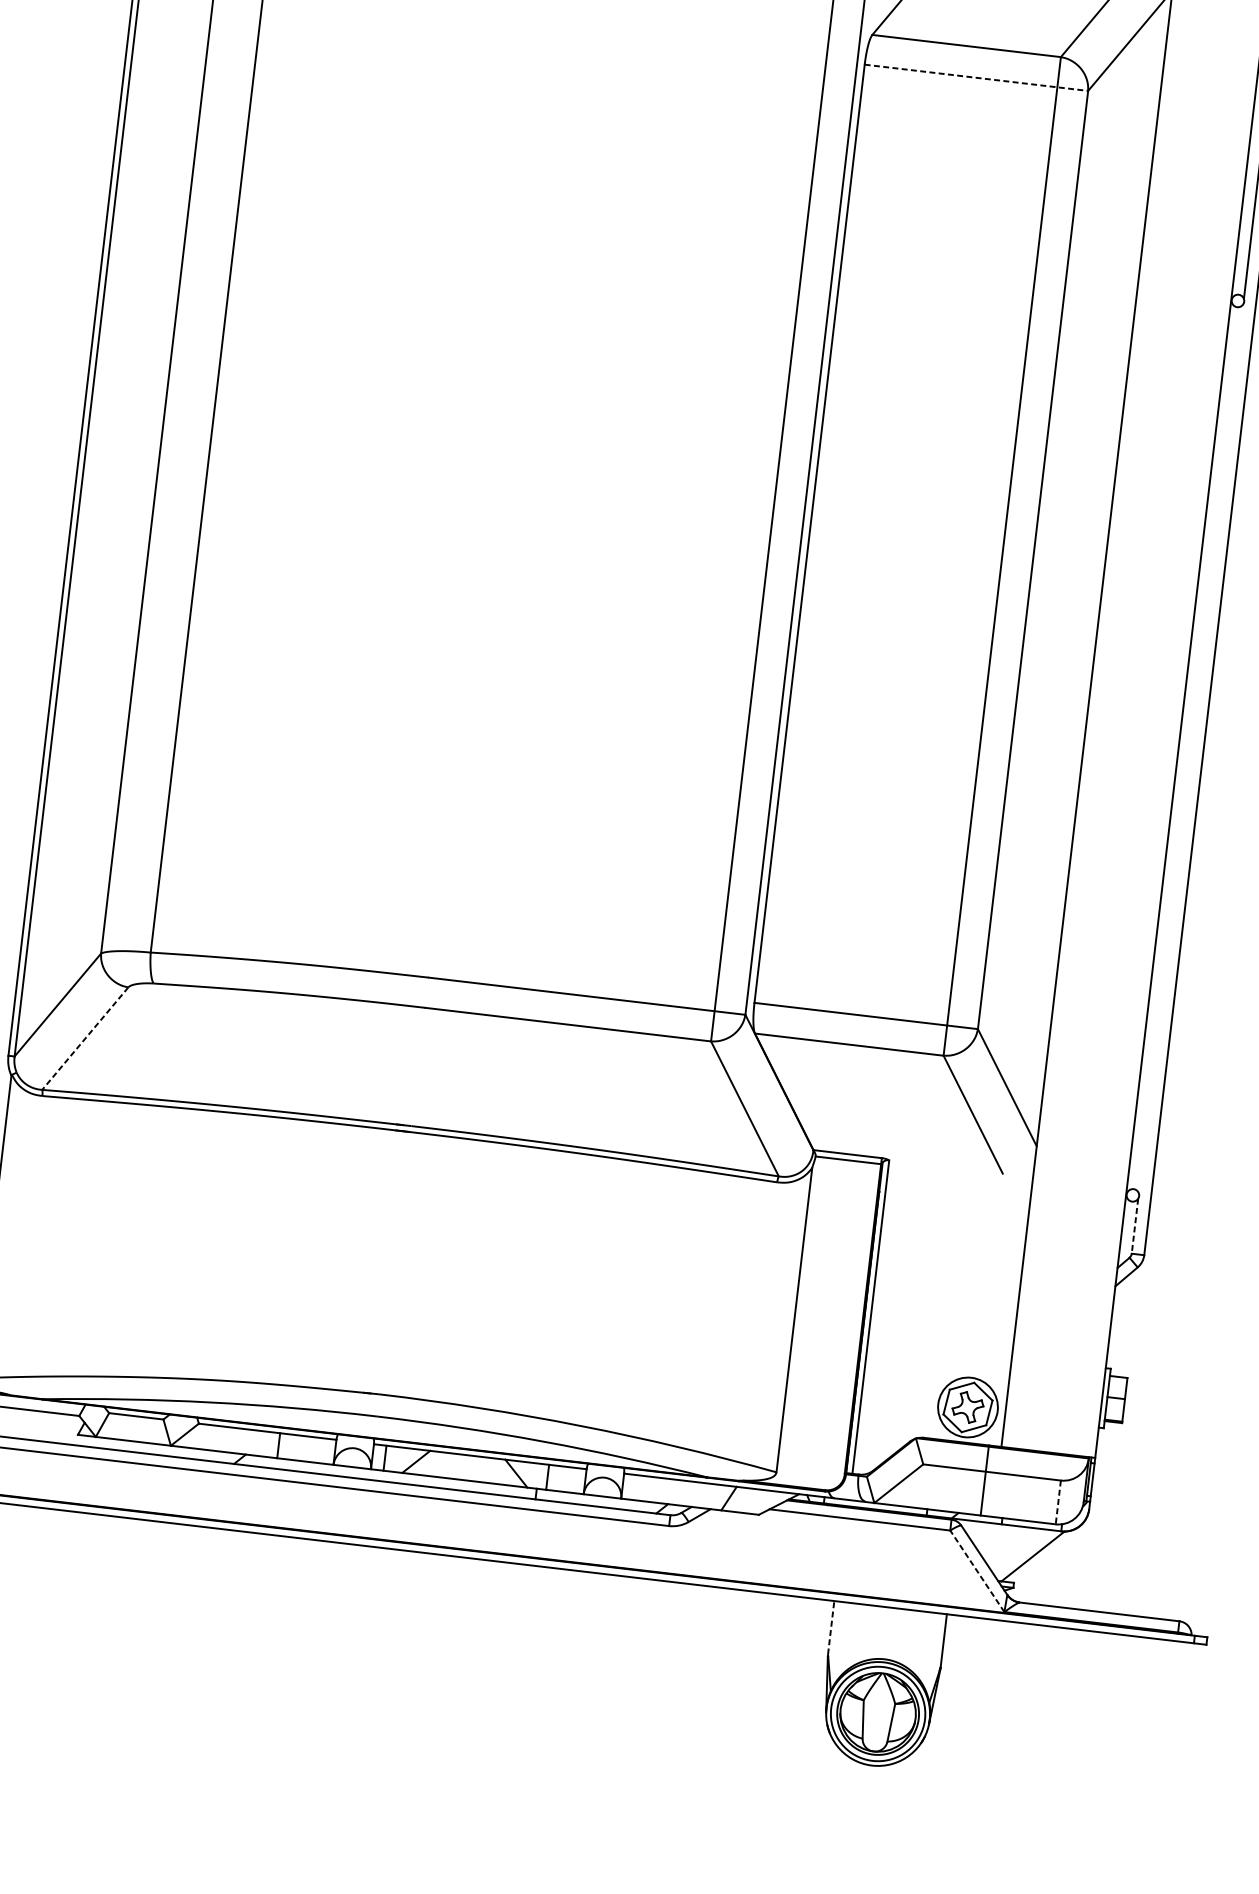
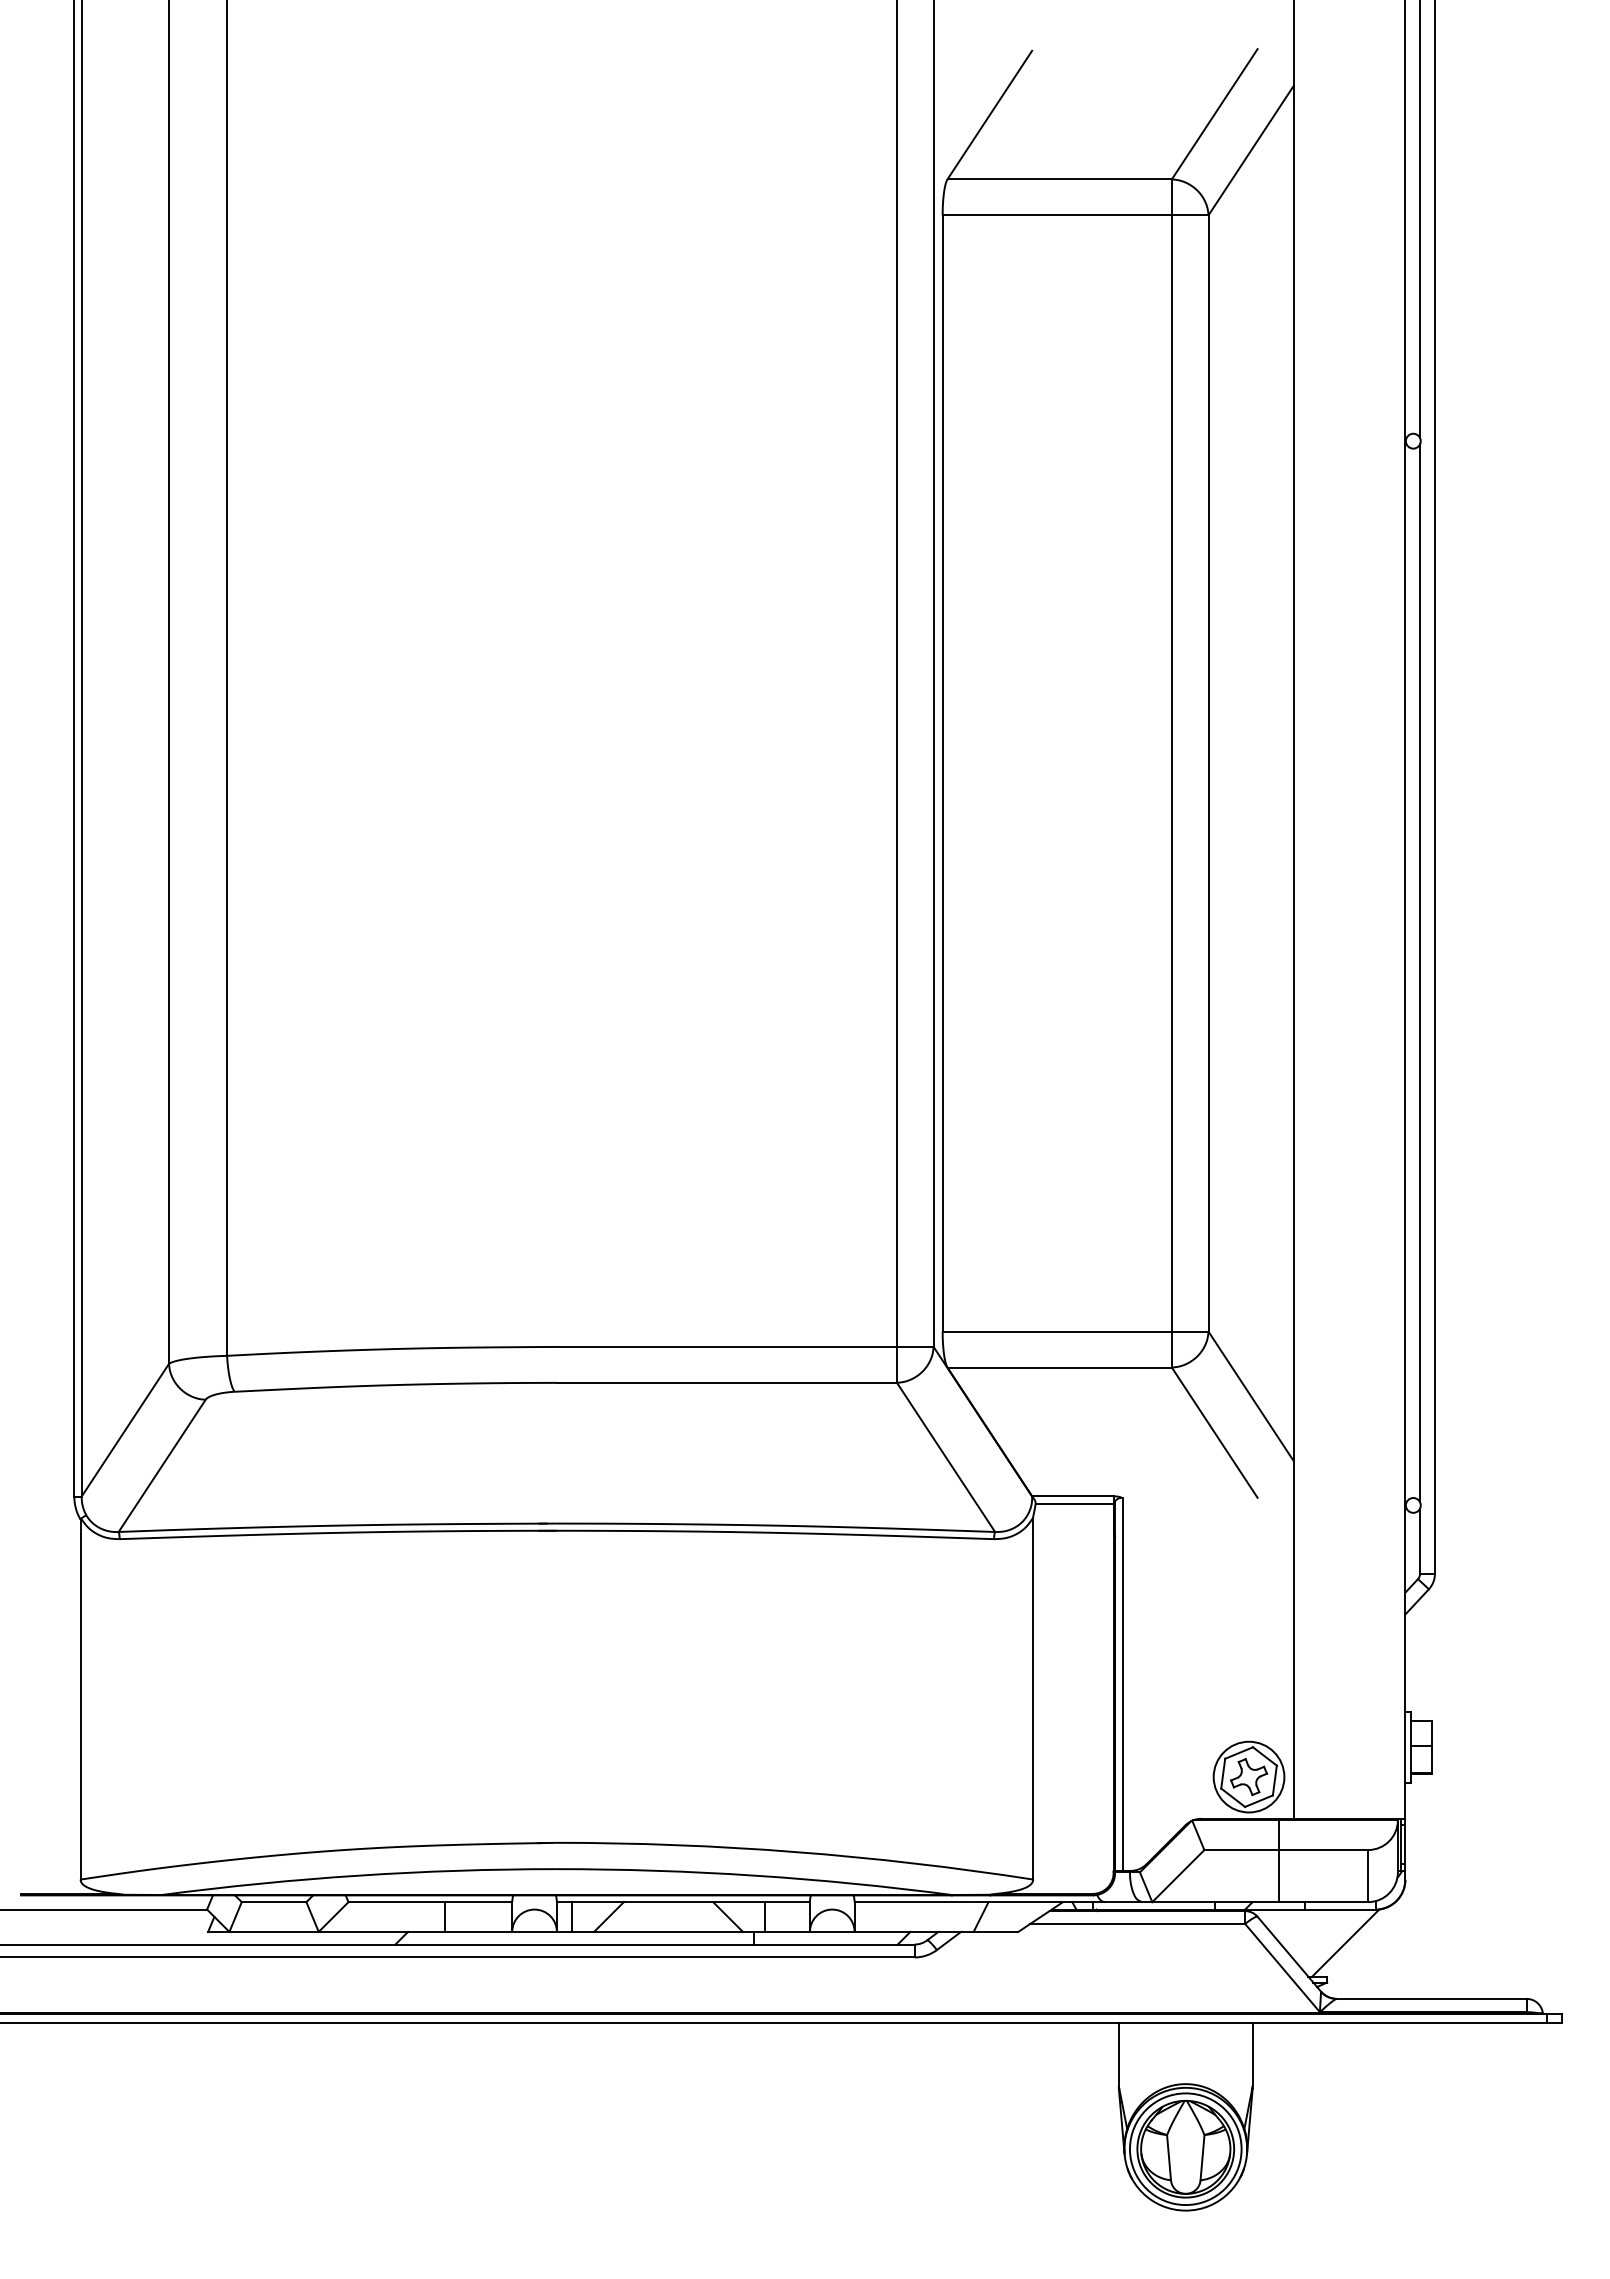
line: (976, 77) -> (1075, 215), dashed -> solid
line: (1191, 749) -> (1420, 973), added
line: (84, 1039) -> (161, 1466), dashed -> solid
line: (1135, 1226) -> (1420, 1541), dashed -> solid
line: (1058, 1502) -> (1368, 1876), dashed -> solid
line: (977, 1571) -> (1282, 1968), dashed -> solid
line: (830, 1627) -> (1118, 2054), dashed -> solid

